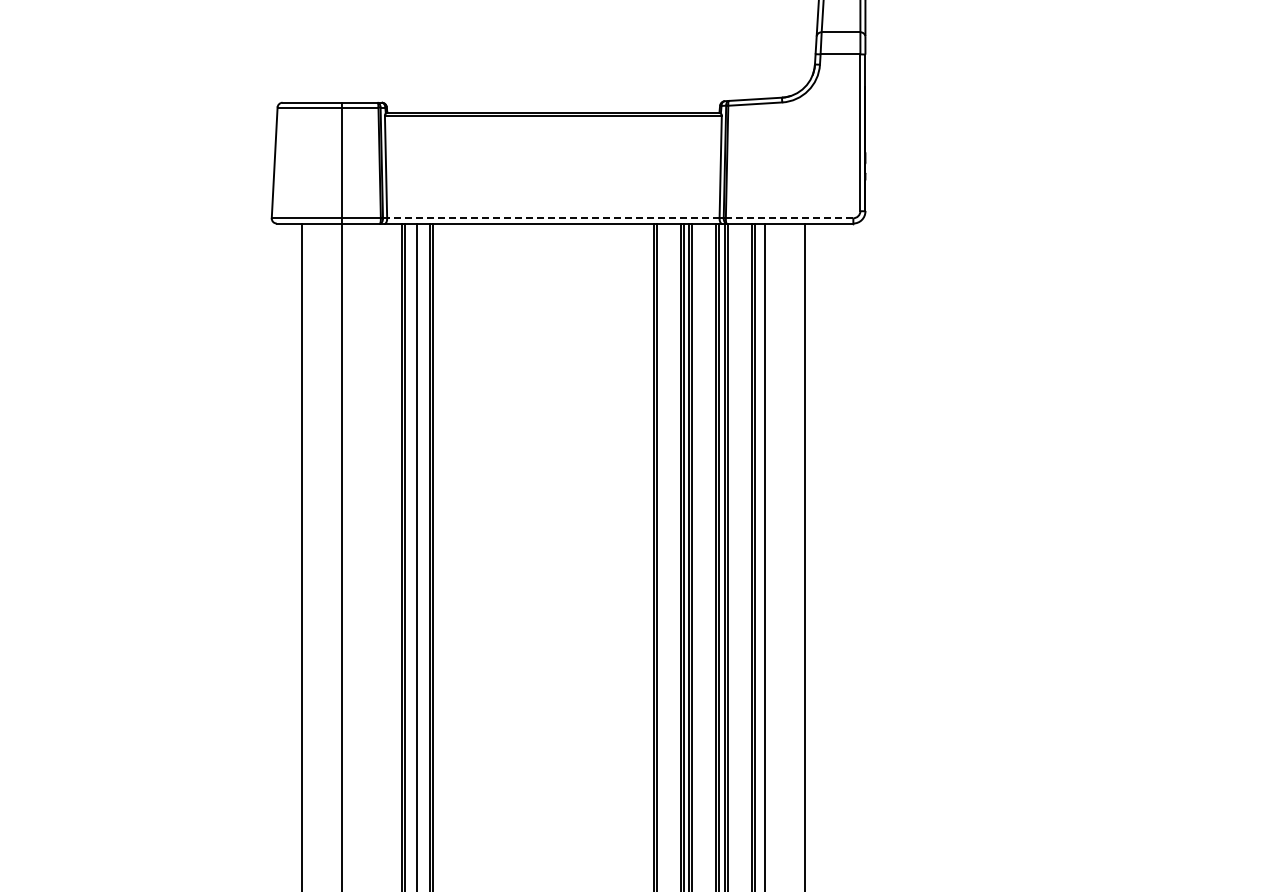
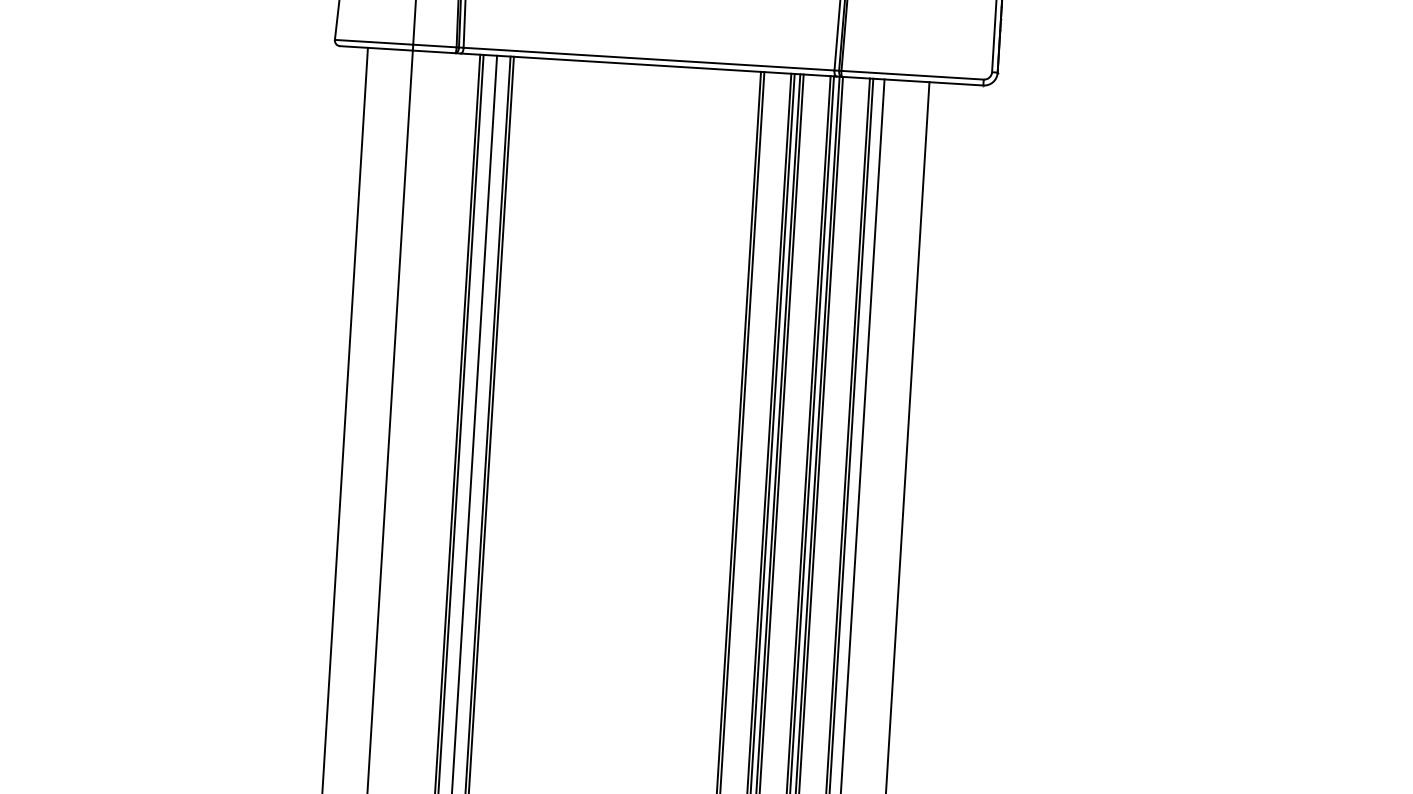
line: (552, 218) -> (648, 59), dashed -> solid
line: (789, 218) -> (912, 75), dashed -> solid

